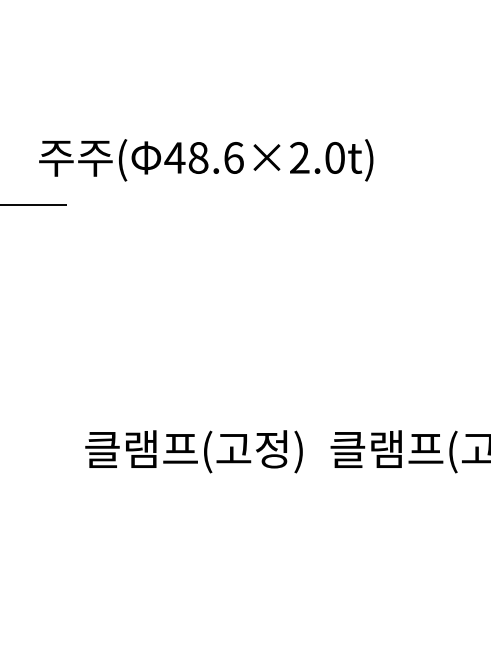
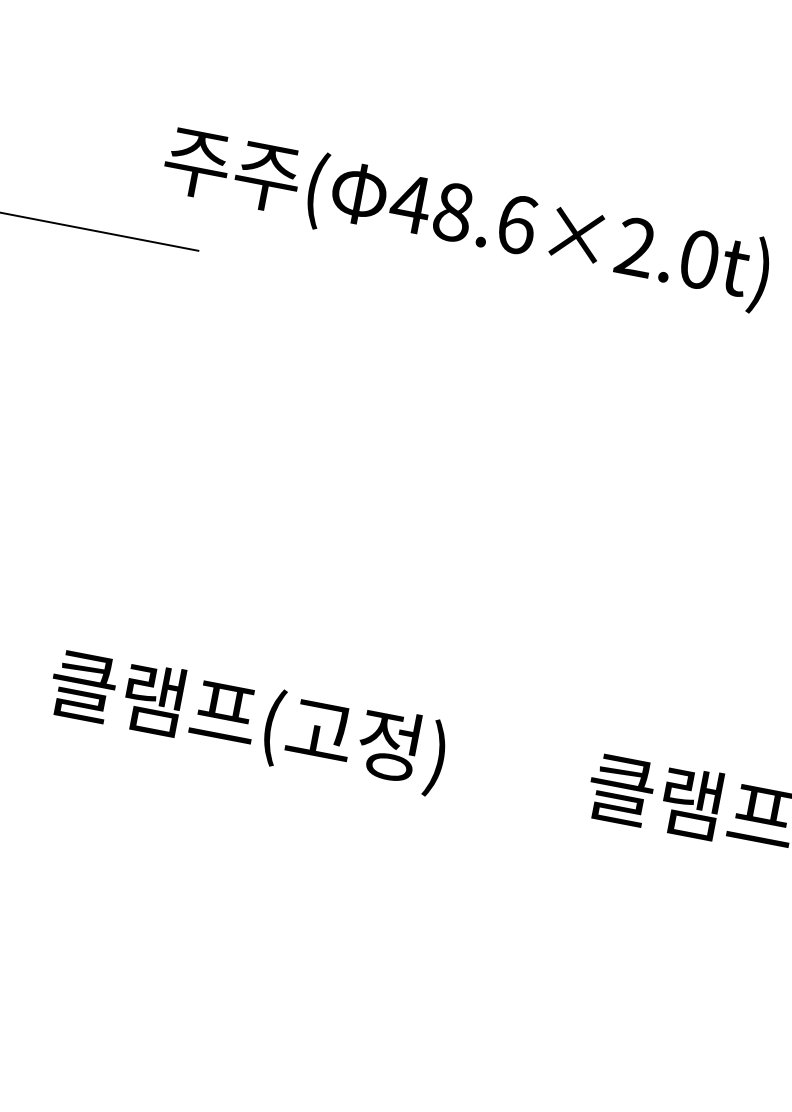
text: (193, 451) -> (246, 721), moved

